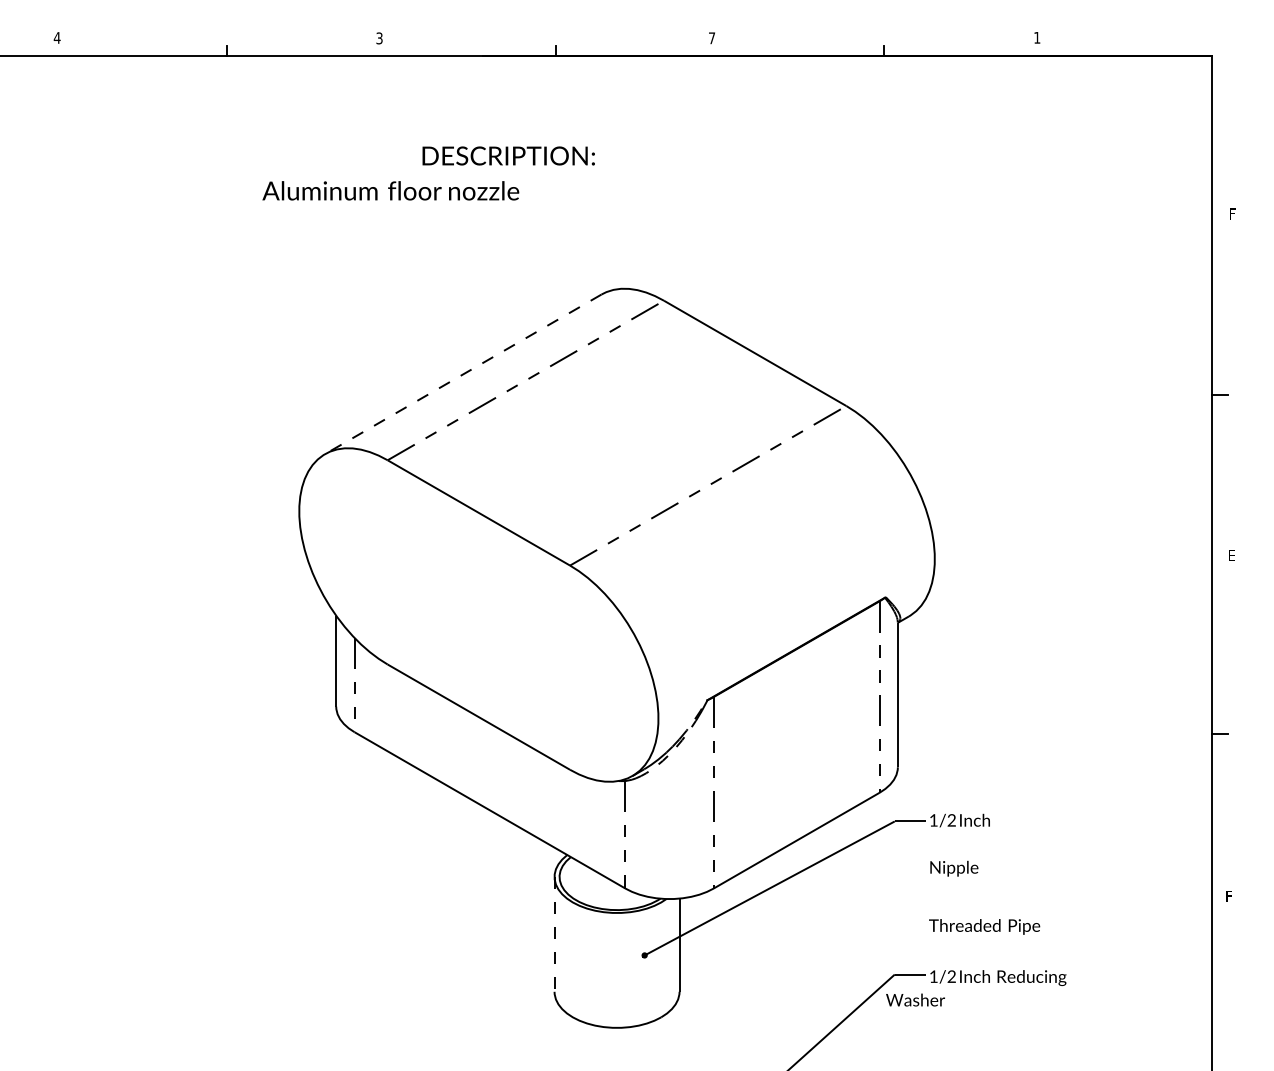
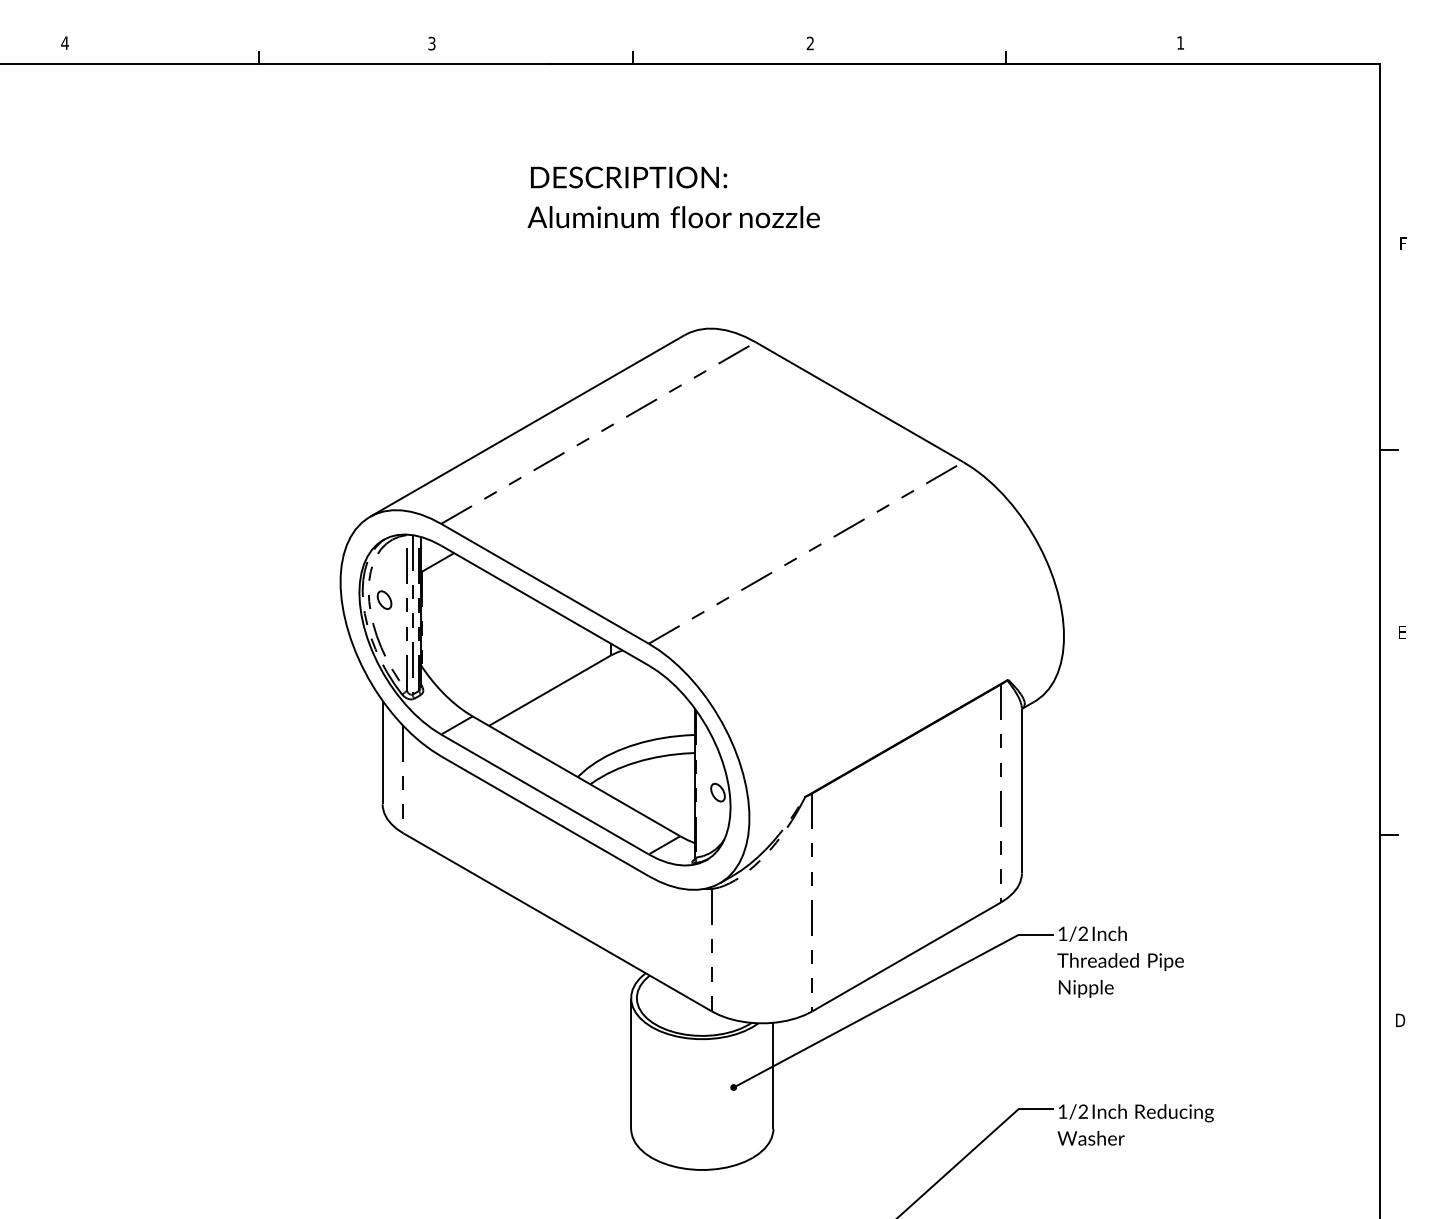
text: (711, 38) -> (809, 43), 7 -> 2
text: (509, 155) -> (629, 177), moved
text: (390, 191) -> (673, 217), moved
line: (463, 374) -> (527, 426), dashed -> solid
part: (478, 614) -> (544, 699), added
text: (1230, 895) -> (1400, 1019), F -> D
text: (984, 927) -> (1120, 962), moved
line: (554, 935) -> (631, 1064), dashed -> solid
text: (915, 1000) -> (1090, 1138), moved

